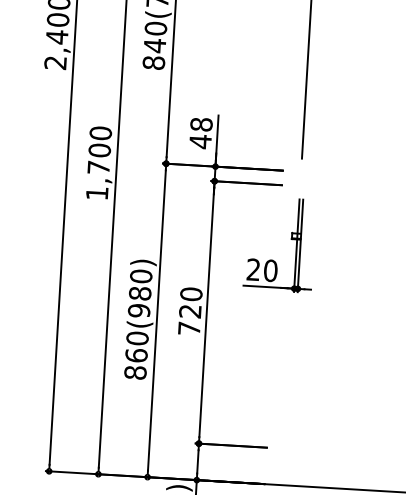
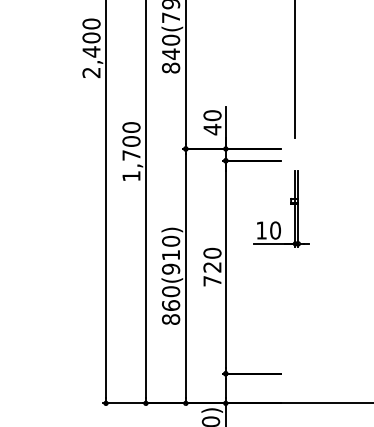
text: (201, 124) -> (212, 115), 48 -> 40
text: (253, 269) -> (261, 230), 20 -> 10
text: (140, 292) -> (171, 254), 860(980) -> 860(910)

